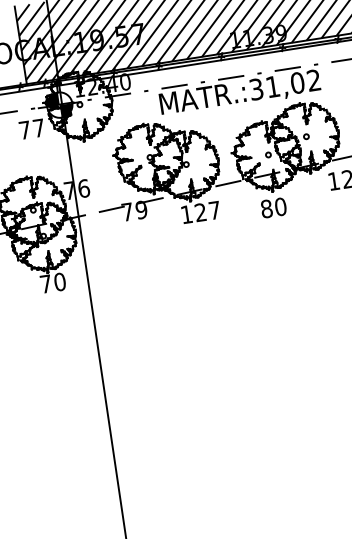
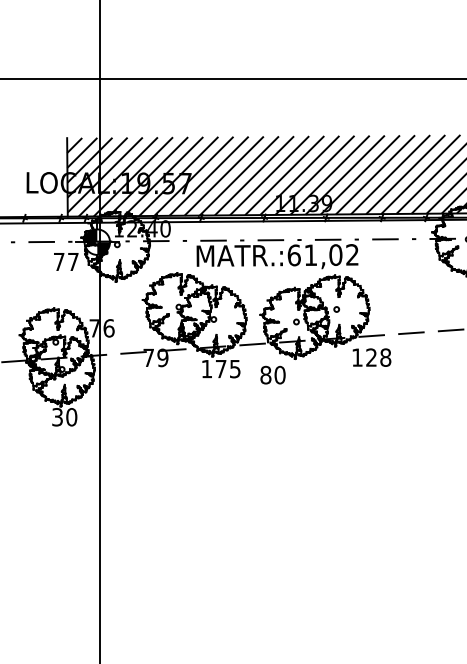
text: (255, 89) -> (293, 255), MATR.:31,02 -> MATR.:61,02
text: (273, 207) -> (272, 374), moved
text: (207, 211) -> (227, 368), 127 -> 175
text: (45, 284) -> (57, 417), 70 -> 30

